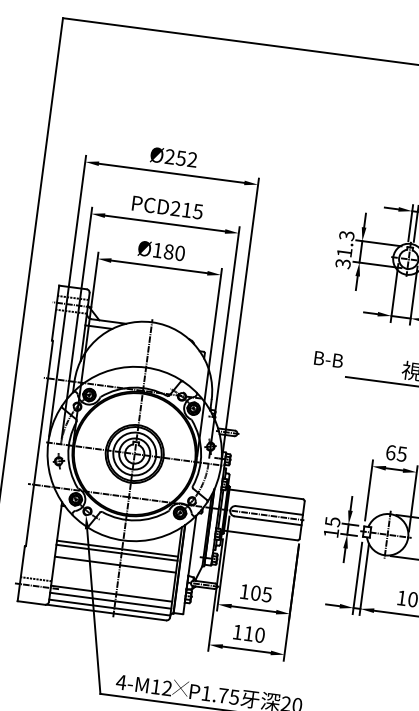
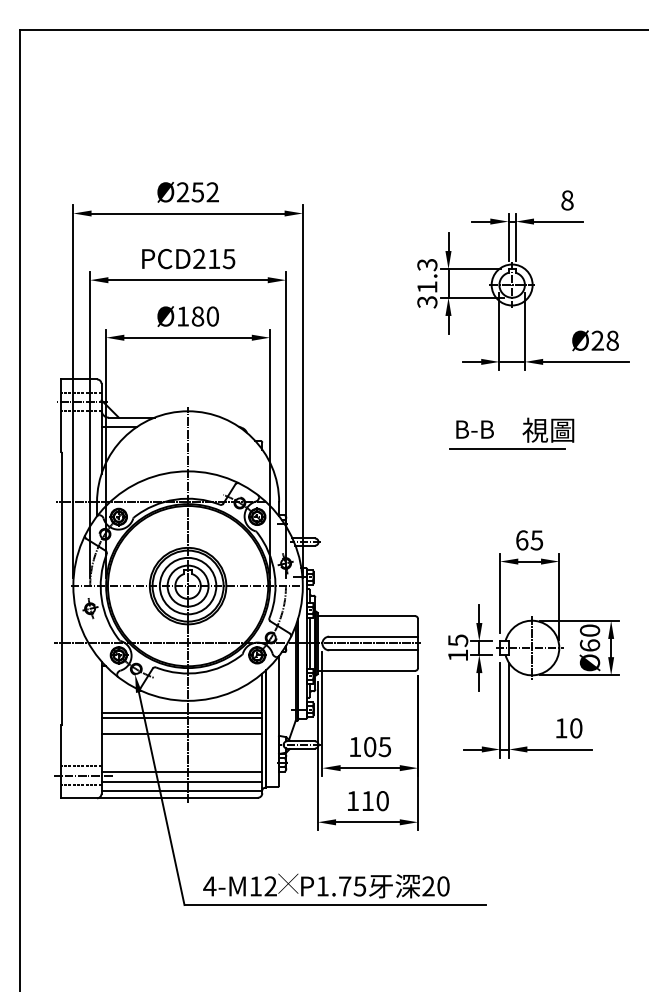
text: (328, 359) -> (474, 429), moved
line: (34, 592) -> (80, 784), added

